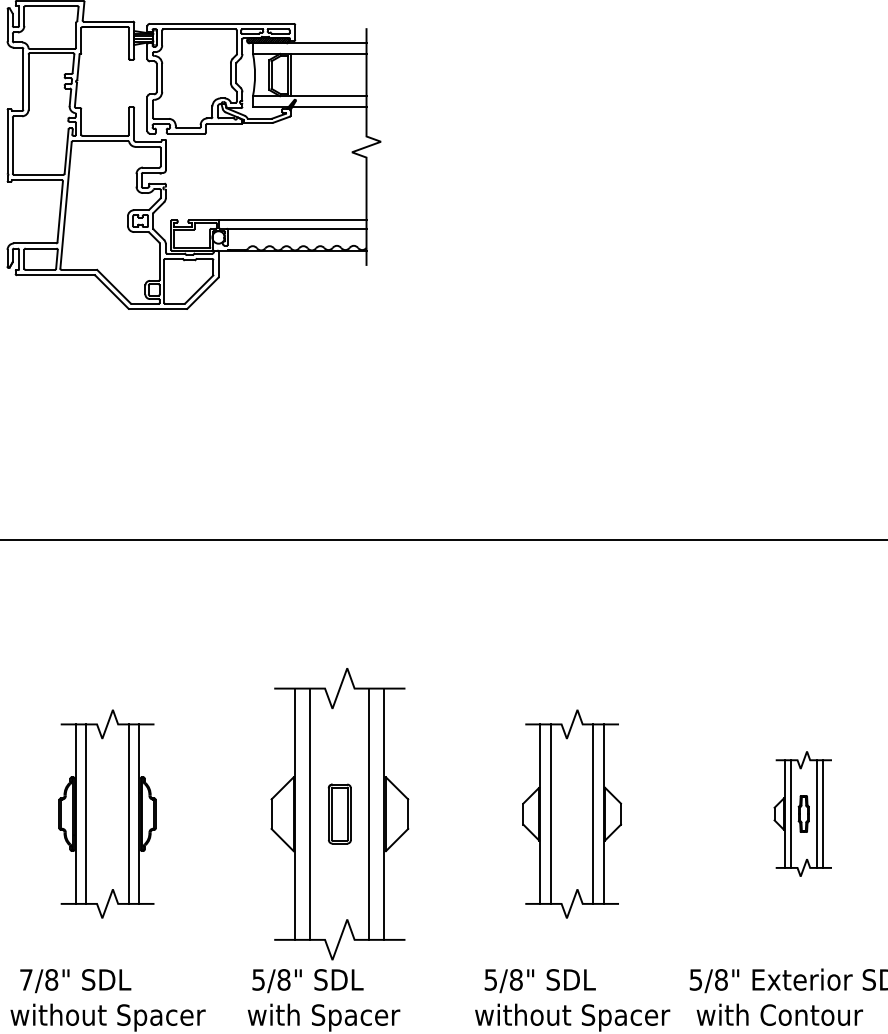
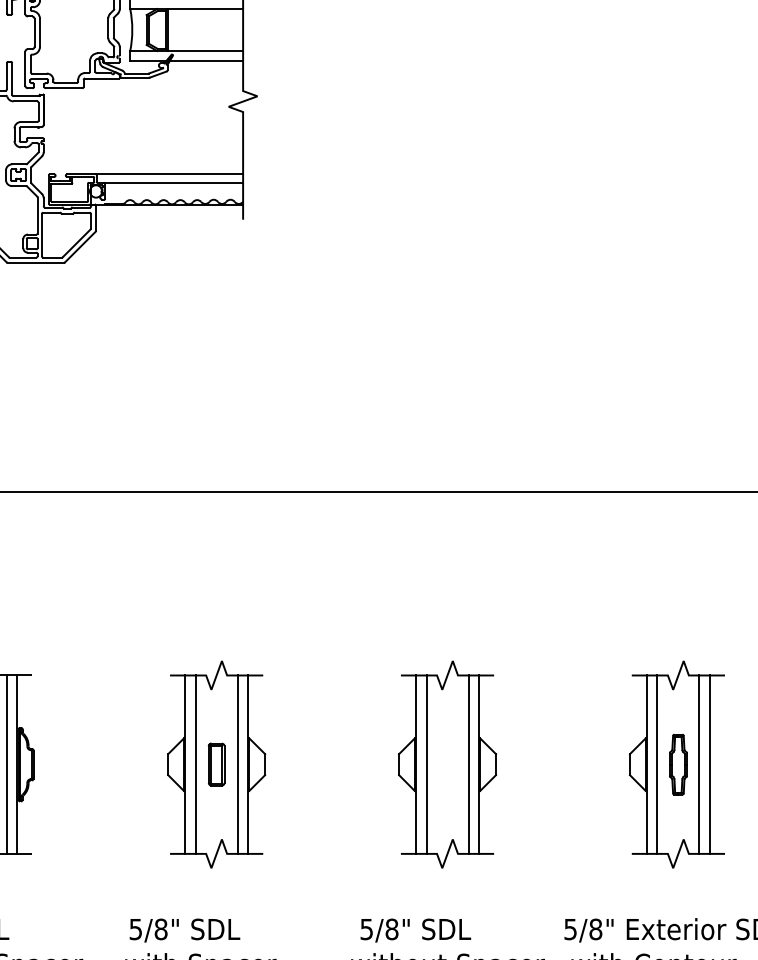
part: (339, 813) -> (216, 764), size x0.71
part: (802, 813) -> (676, 764), size x1.67

